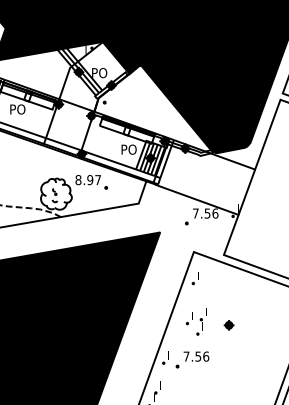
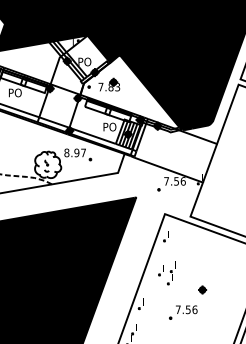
part: (128, 99) -> (109, 84), added
part: (228, 325) -> (202, 290), moved
part: (192, 359) -> (183, 312), moved

